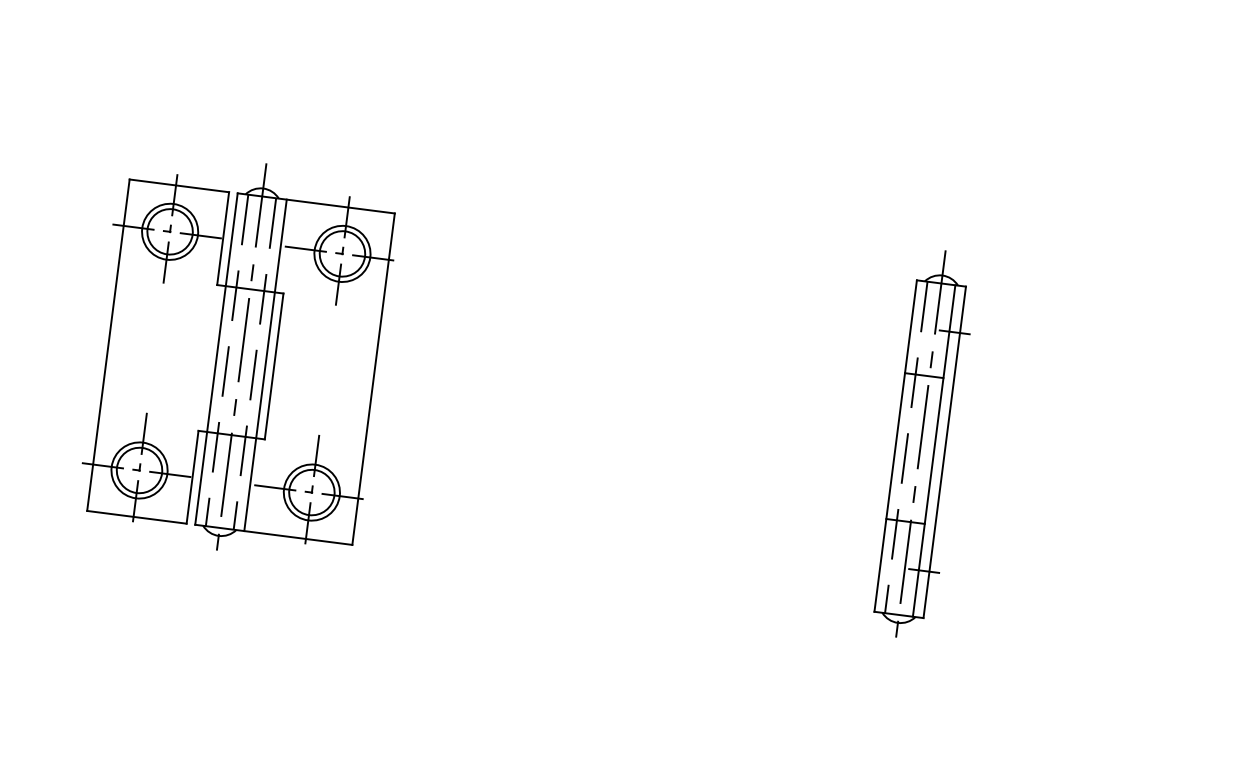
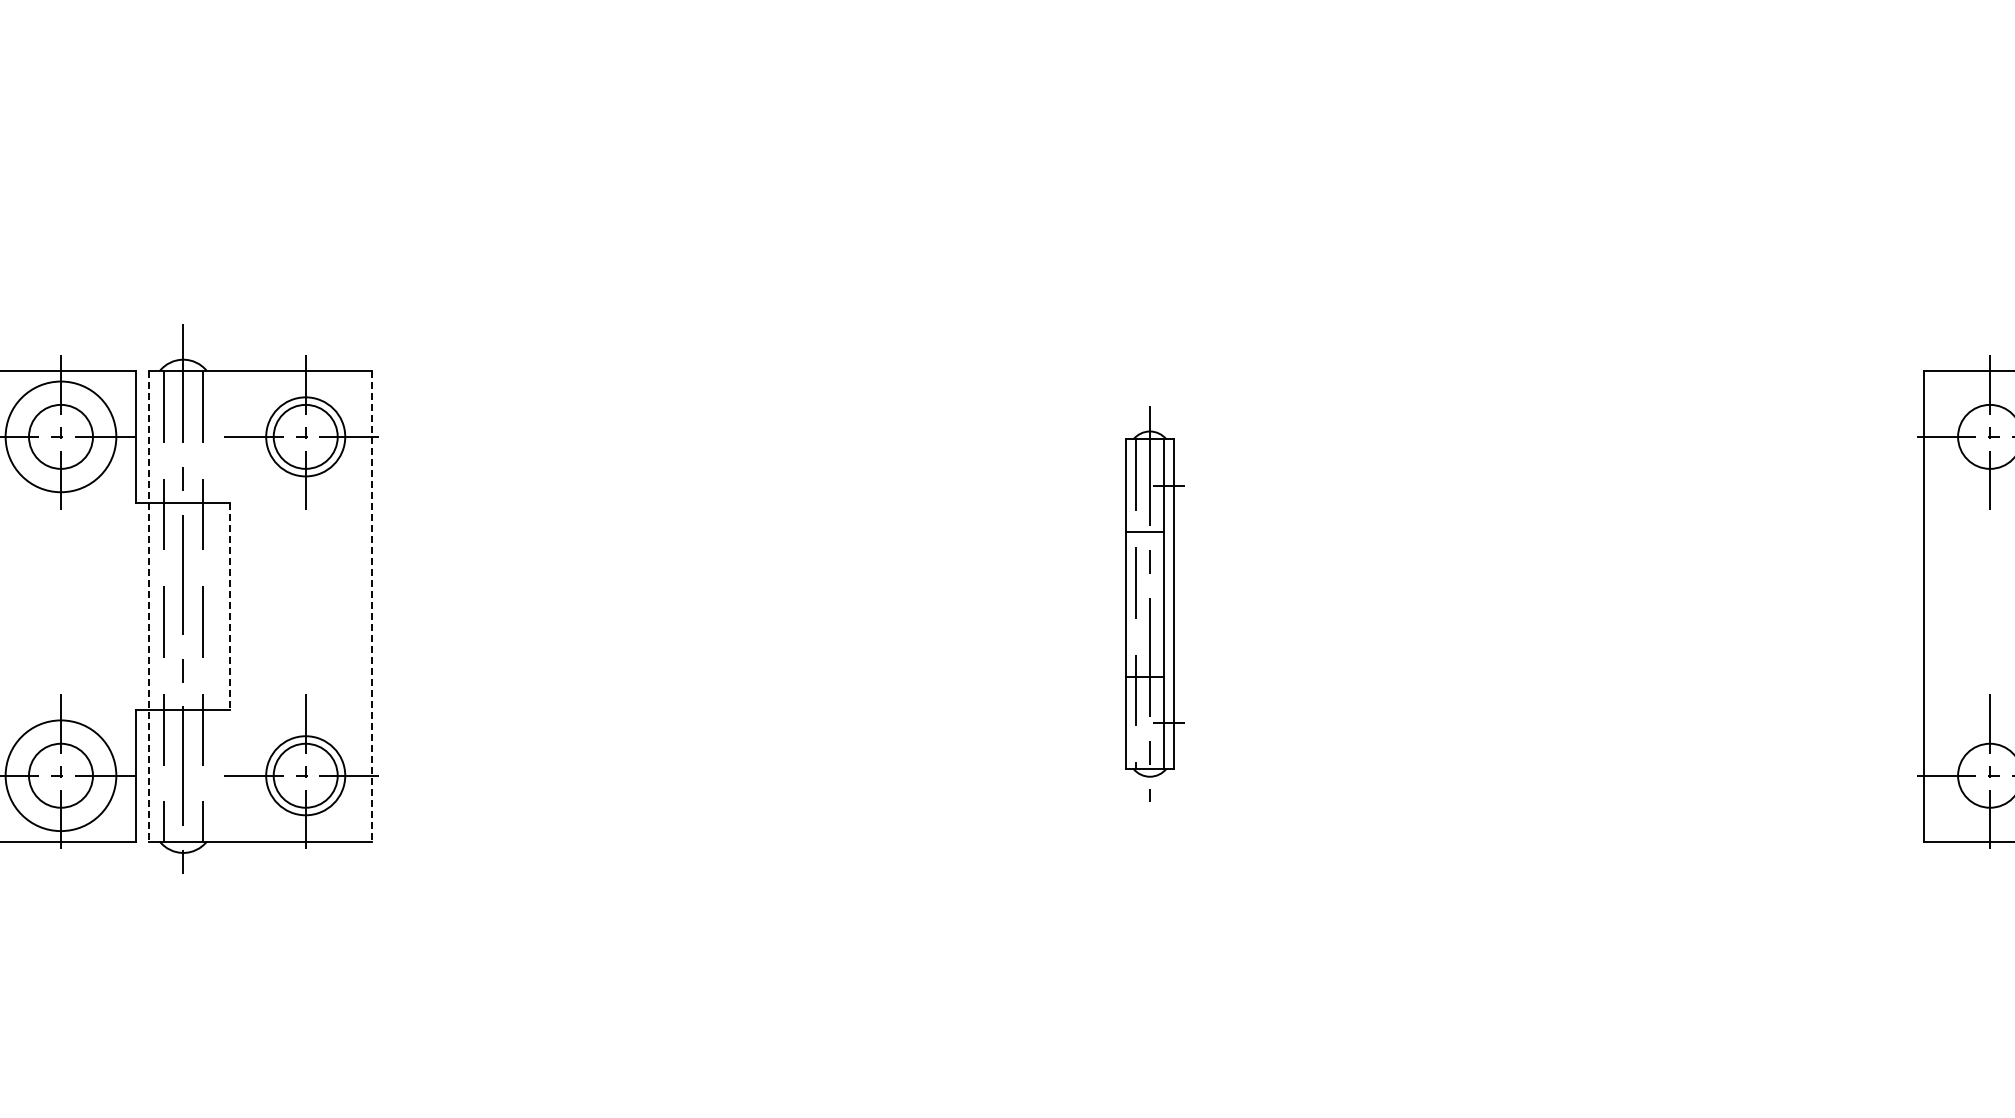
circle: (169, 231) -> (60, 436), size x1.4
line: (216, 359) -> (148, 606), solid -> dashed
line: (265, 365) -> (218, 606), removed
line: (274, 366) -> (230, 606), solid -> dashed
line: (373, 379) -> (371, 606), solid -> dashed
part: (925, 444) -> (1154, 598), size x0.7
circle: (139, 470) -> (60, 775), size x1.4

